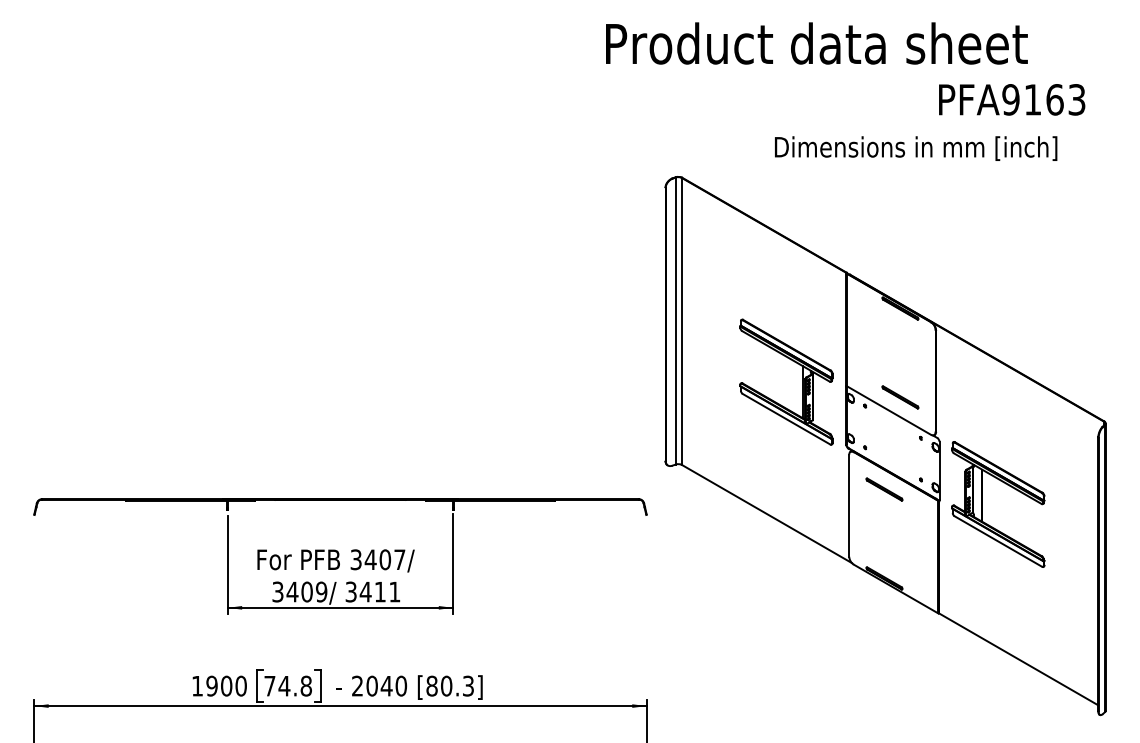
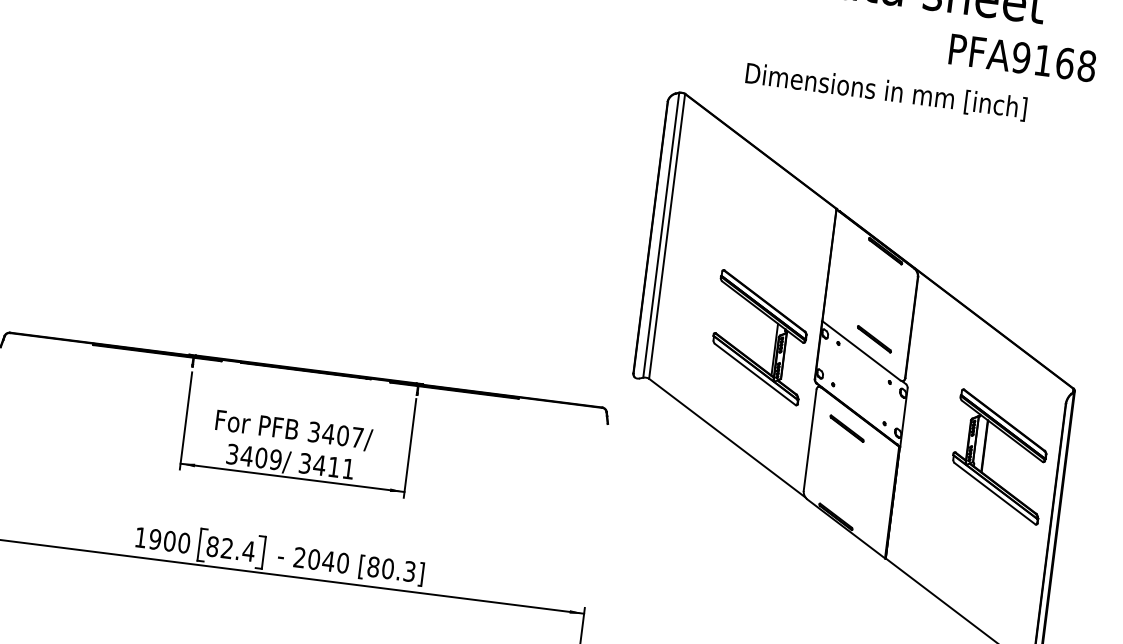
text: (1076, 99) -> (1086, 65), PFA9163 -> PFA9168
text: (916, 148) -> (886, 91), moved
part: (802, 381) -> (775, 339), moved
part: (982, 504) -> (983, 454), moved
text: (288, 685) -> (231, 548), 74.8 -> 82.4

